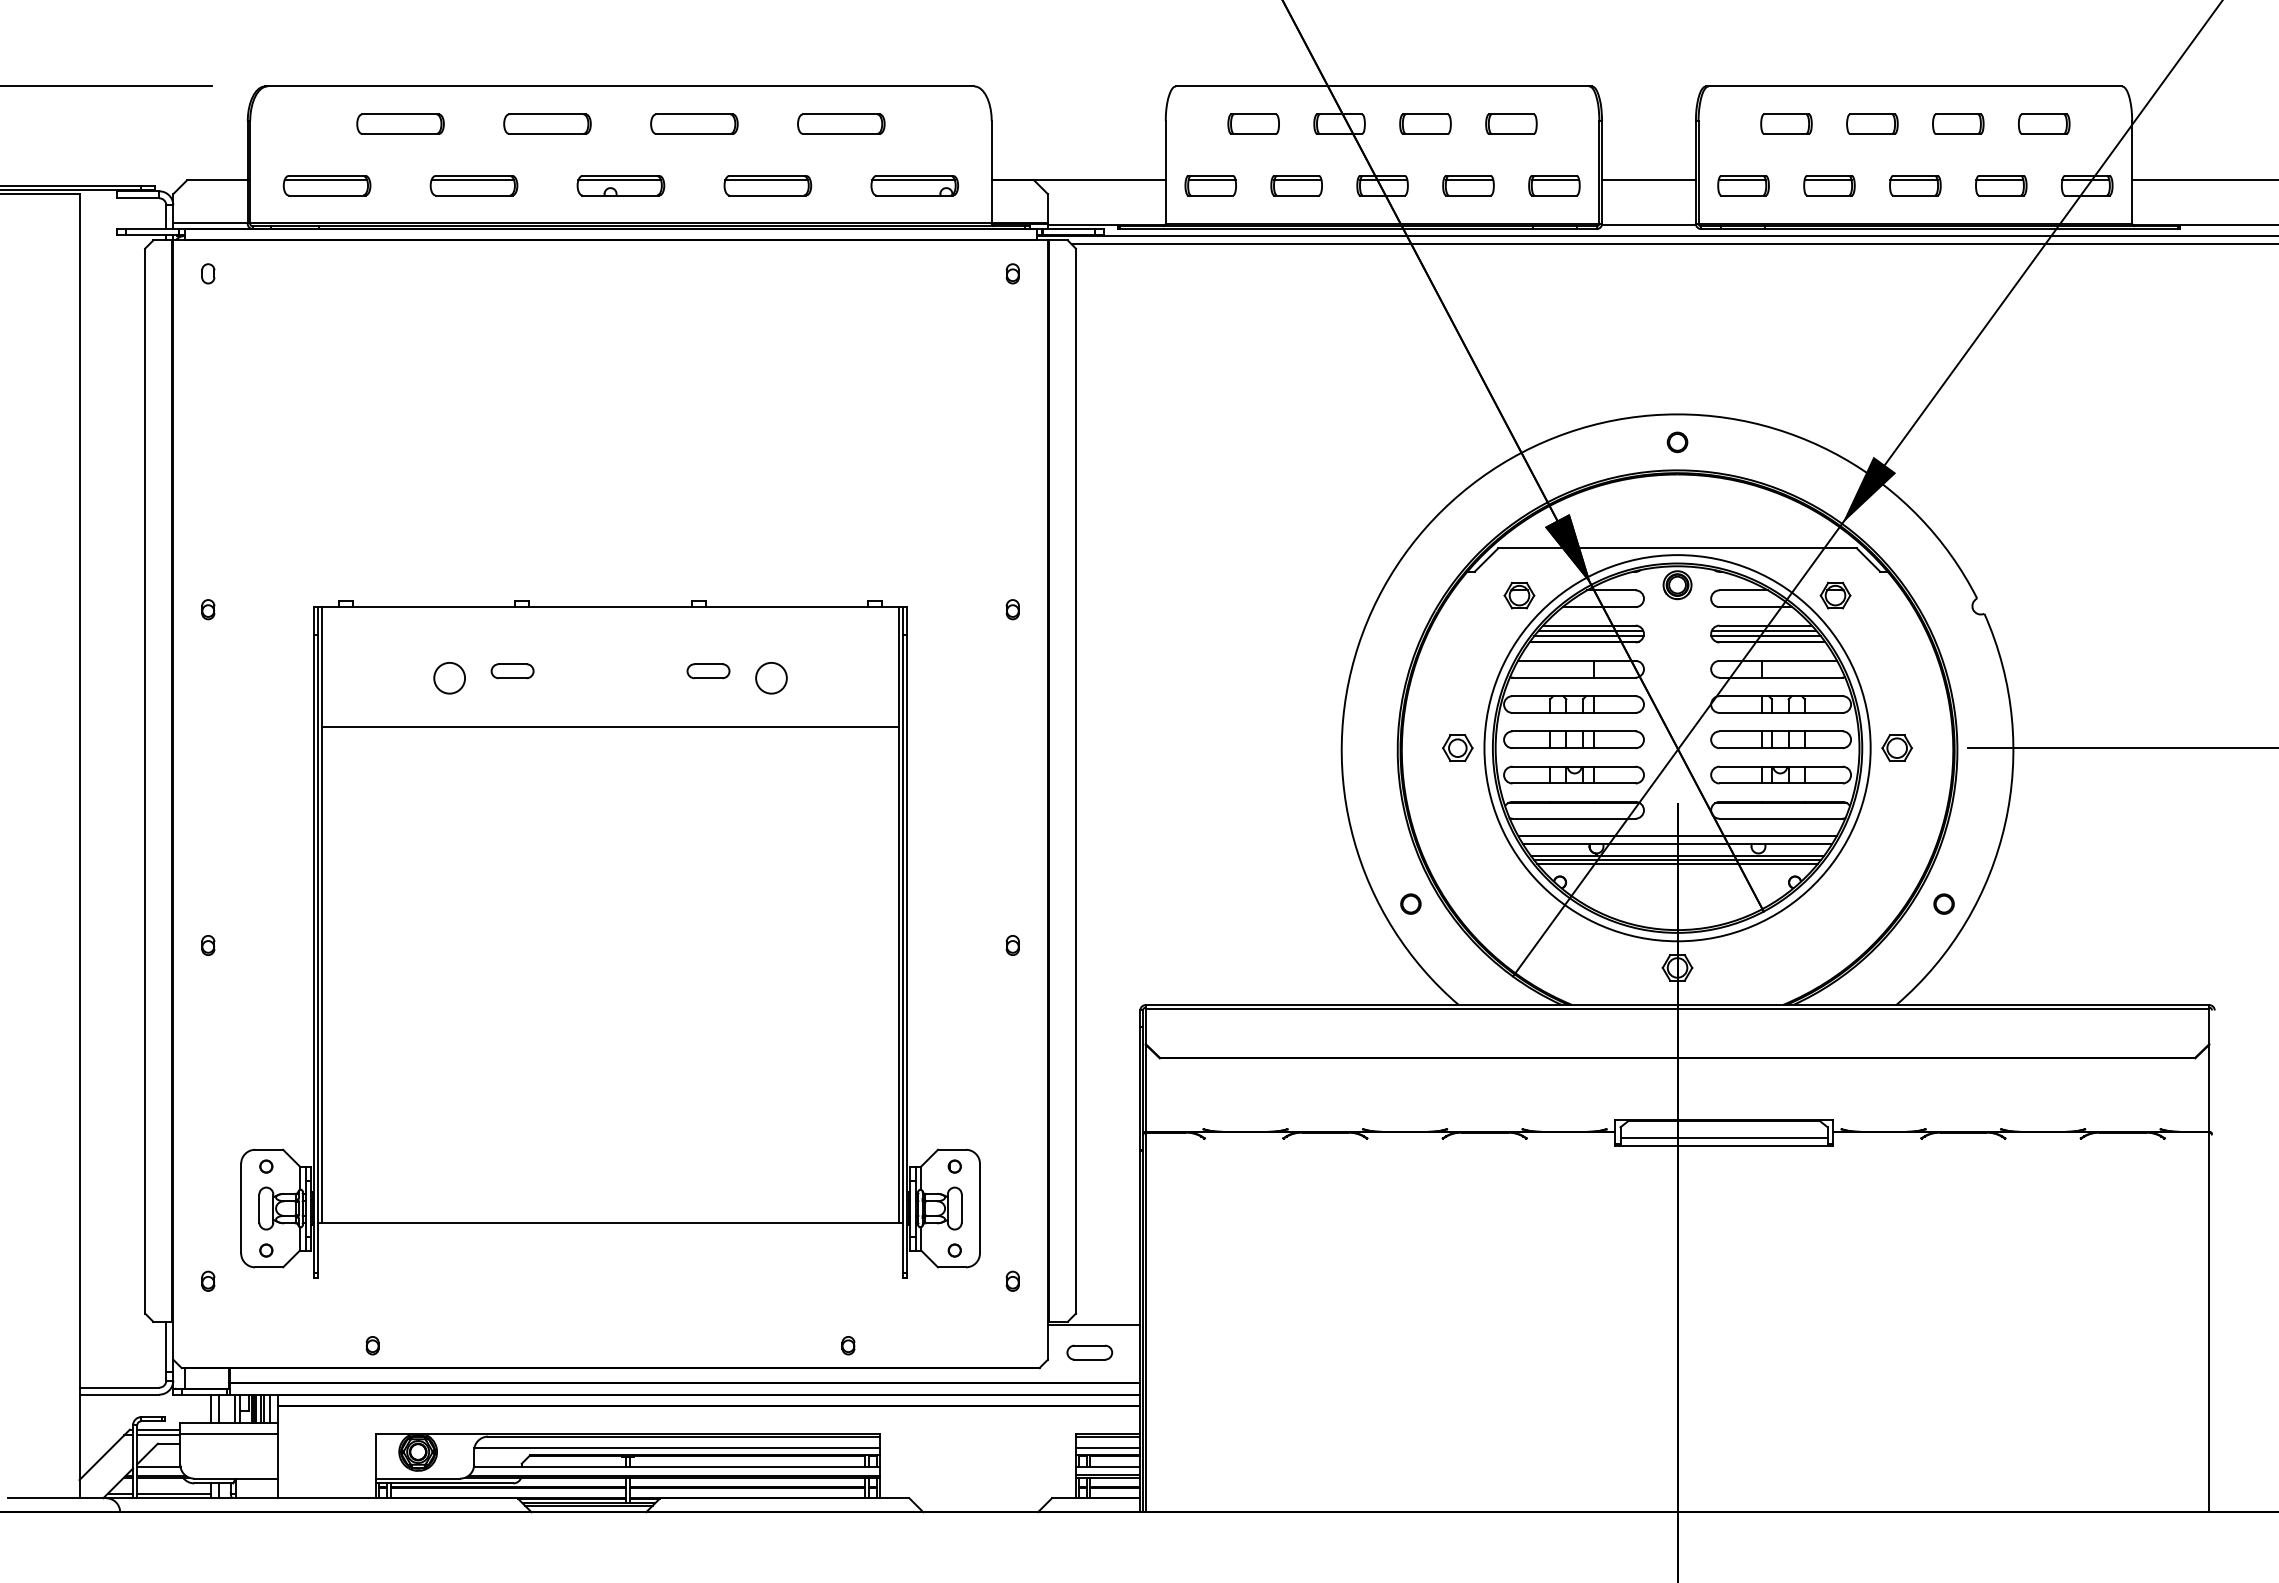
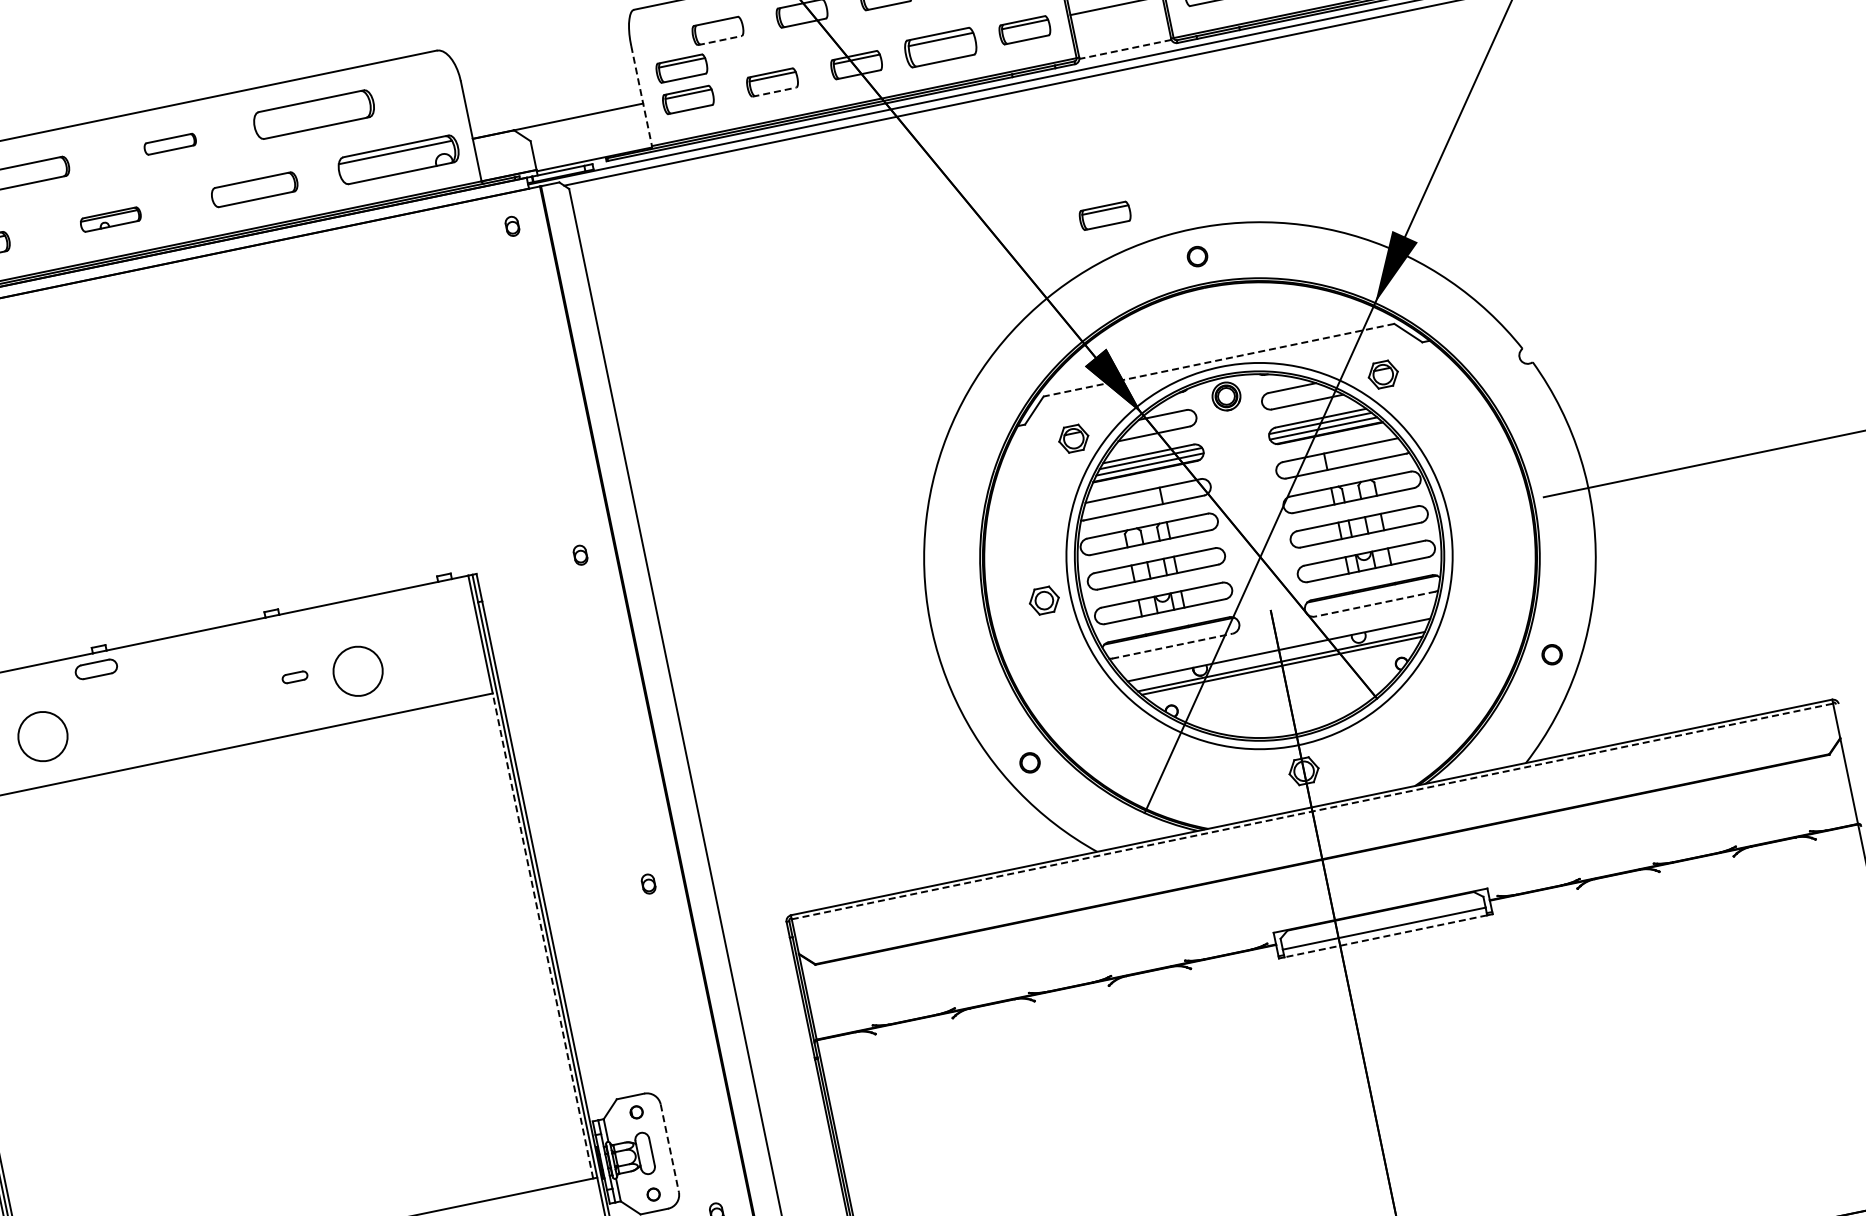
part: (694, 123) -> (170, 143), size x0.6
part: (841, 123) -> (314, 113), size x1.4
line: (1253, 133) -> (719, 40), solid -> dashed
part: (1210, 153) -> (681, 68), added
line: (1165, 172) -> (641, 96), solid -> dashed
line: (766, 180) -> (252, 184), removed
part: (620, 185) -> (110, 219), size x0.7
part: (914, 185) -> (398, 159), size x1.4
part: (1468, 185) -> (940, 47), size x1.4
line: (1296, 195) -> (774, 92), solid -> dashed
line: (1648, 224) -> (1124, 49), solid -> dashed
part: (1595, 383) -> (1105, 215), added
line: (1677, 548) -> (1218, 360), solid -> dashed
part: (512, 671) -> (96, 669), moved
part: (708, 671) -> (295, 677), size x0.6
circle: (449, 677) -> (42, 735), size x1.6
circle: (771, 677) -> (357, 670), size x1.6
part: (1896, 747) -> (1473, 511), removed
line: (1574, 818) -> (1172, 645), solid -> dashed
line: (1781, 818) -> (1375, 603), solid -> dashed
line: (1677, 836) -> (1277, 642), removed
line: (1677, 863) -> (1282, 669), removed
line: (898, 974) -> (542, 935), solid -> dashed
line: (1677, 1009) -> (1312, 811), solid -> dashed
line: (1724, 1146) -> (1386, 936), solid -> dashed
line: (979, 1208) -> (669, 1148), solid -> dashed

